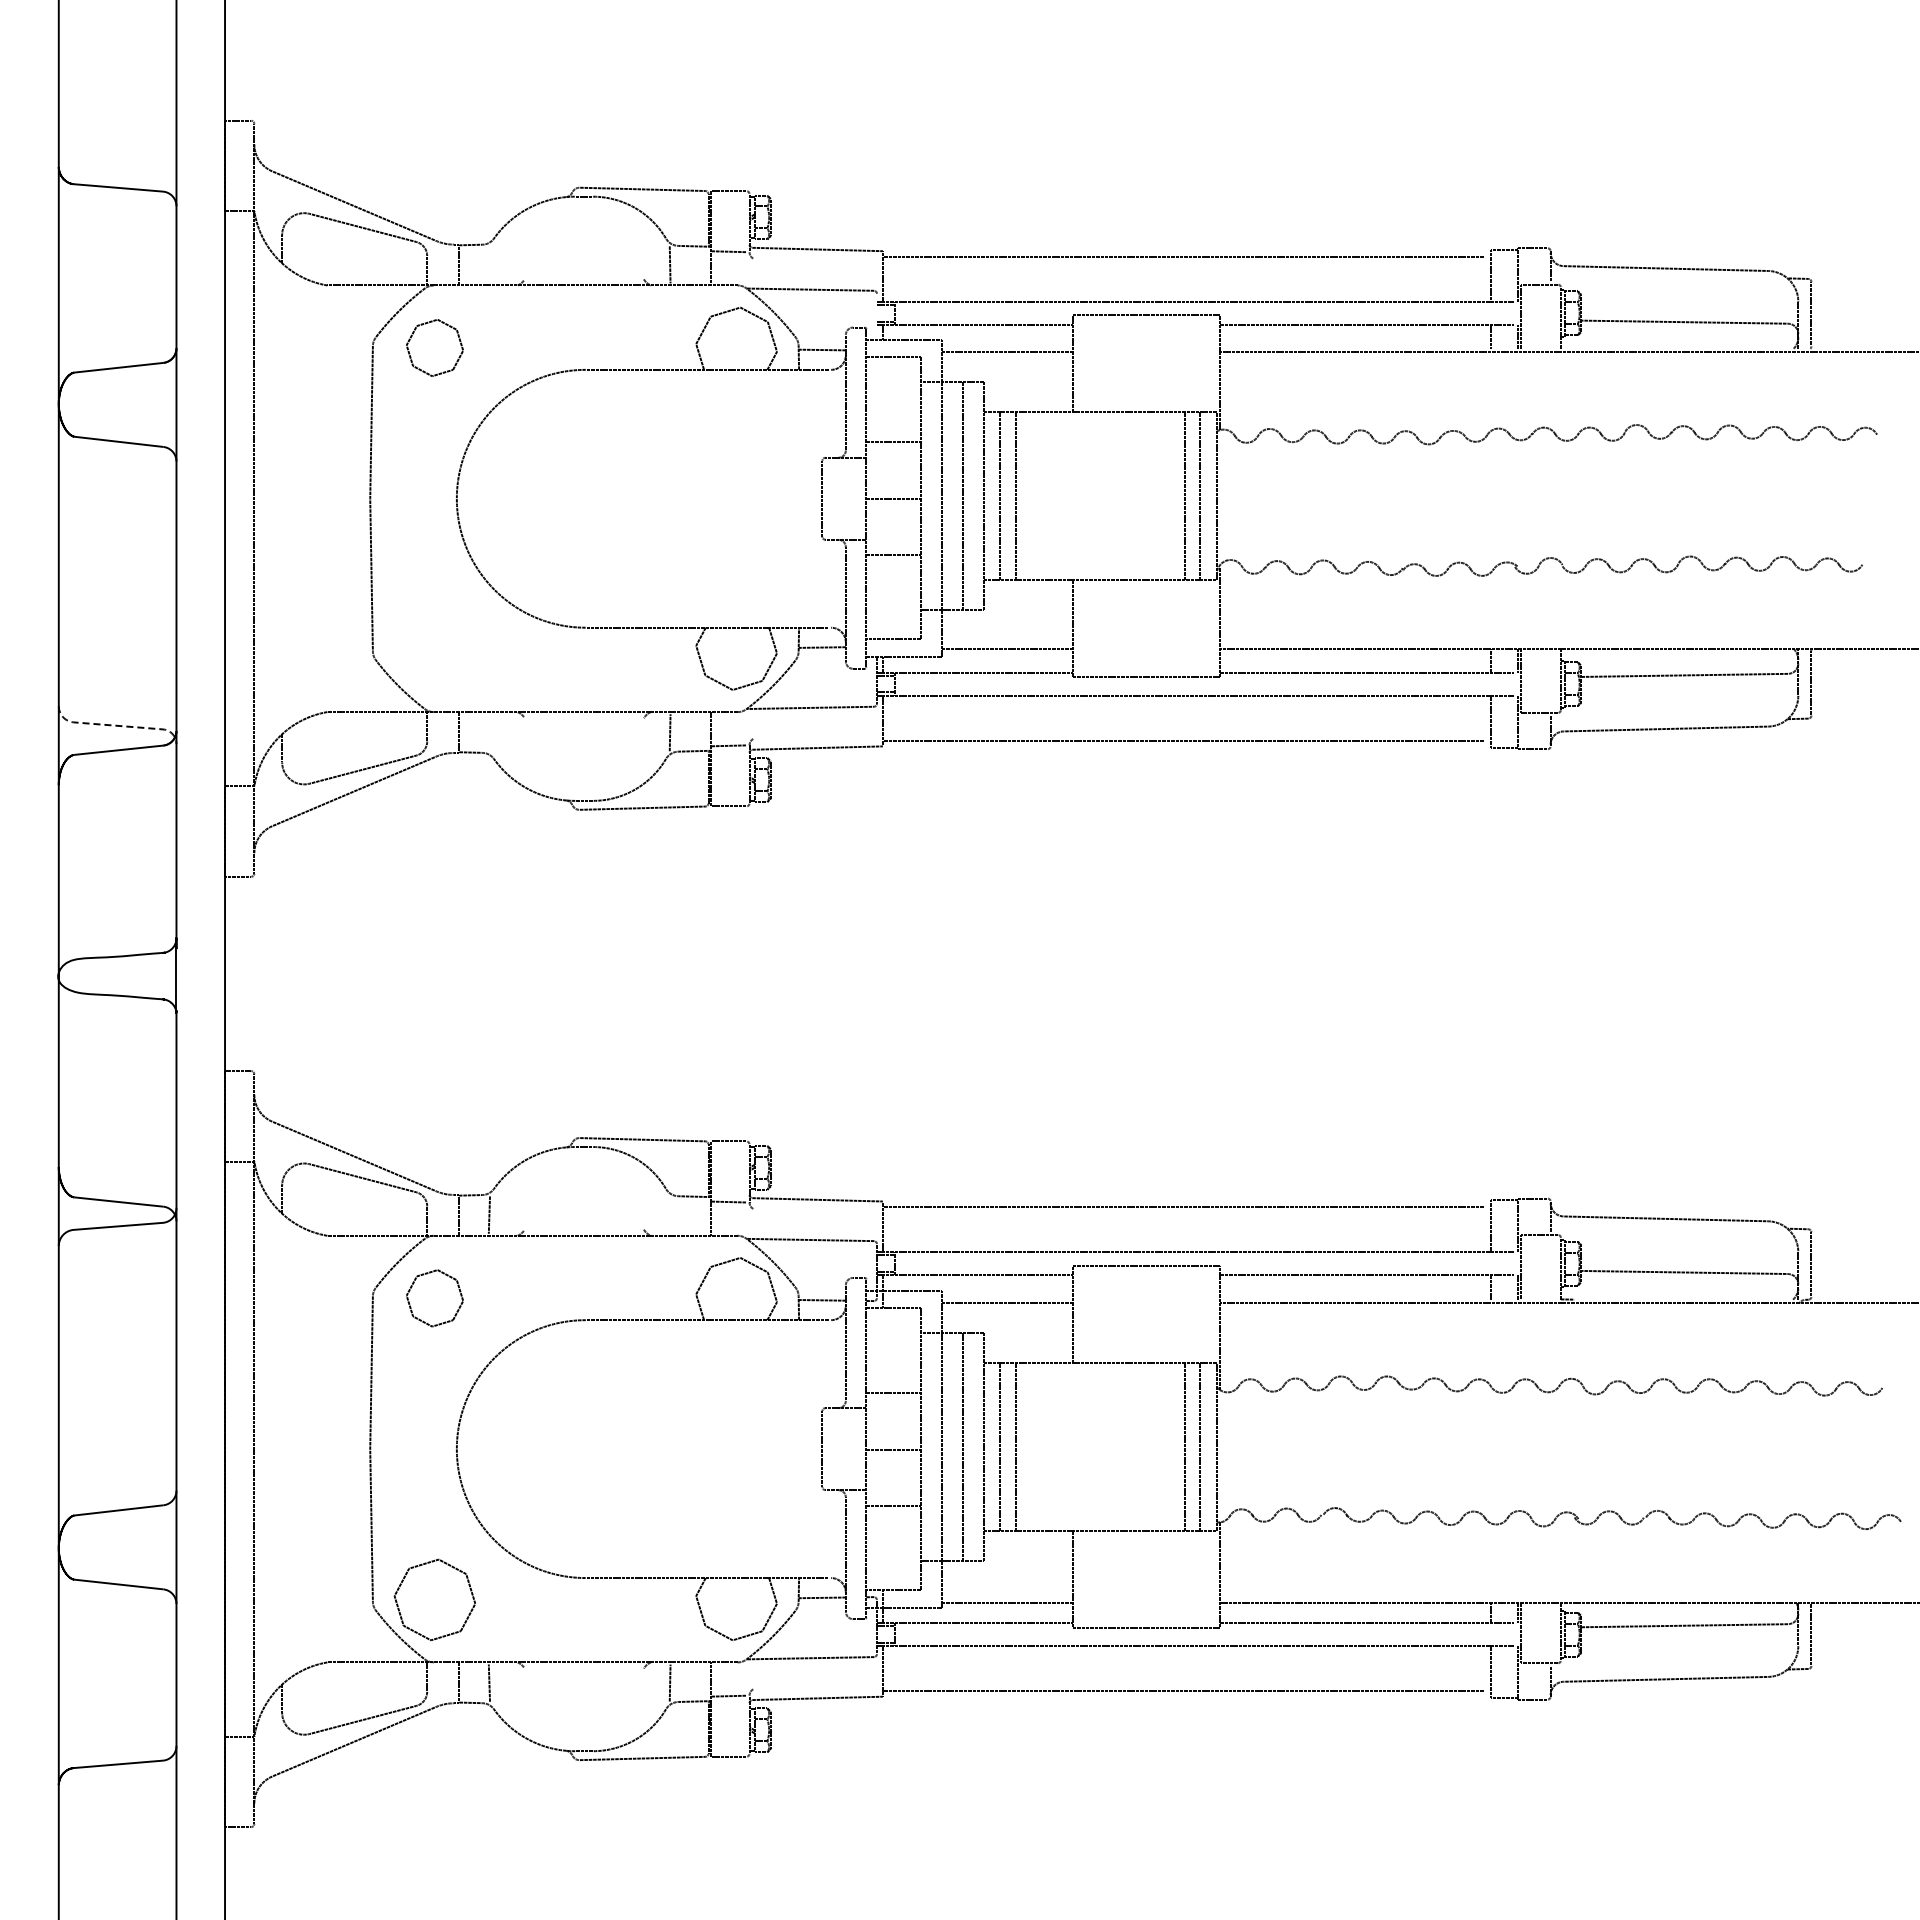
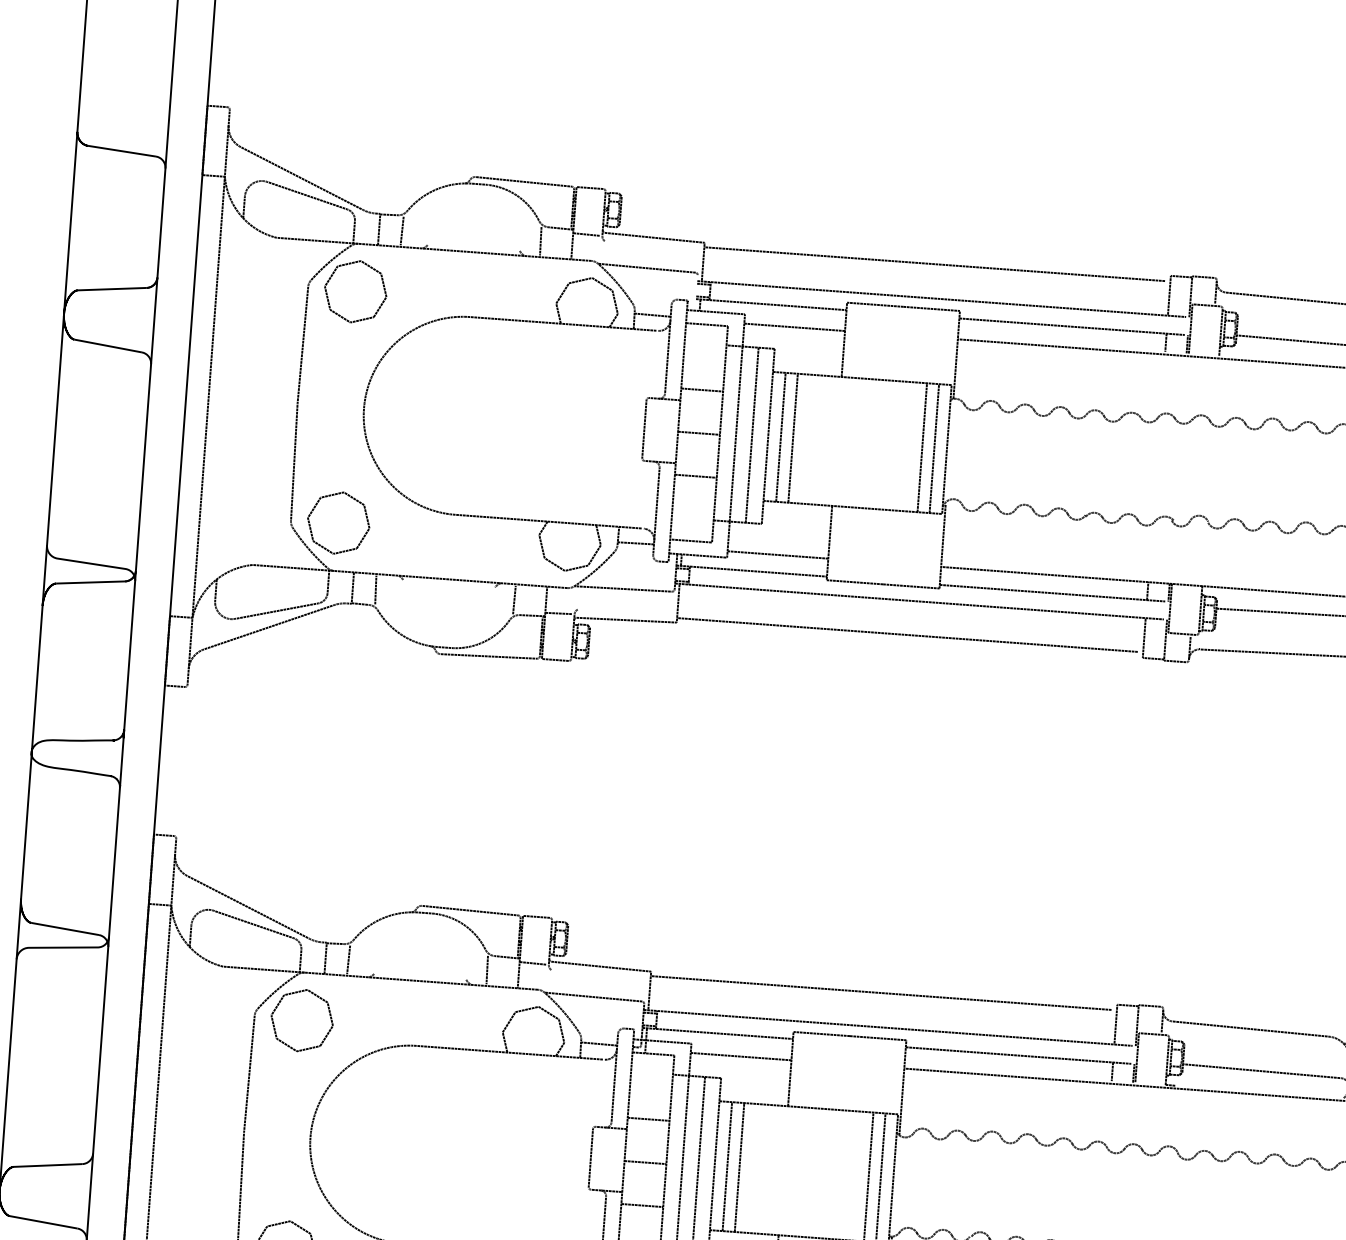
line: (489, 264) -> (402, 230), added
part: (434, 347) -> (355, 291), size x1.43
part: (434, 649) -> (338, 523), added
line: (116, 725) -> (90, 563), dashed -> solid
line: (489, 732) -> (375, 589), added
line: (669, 1214) -> (486, 969), added
part: (434, 1298) -> (301, 1020), size x1.43

